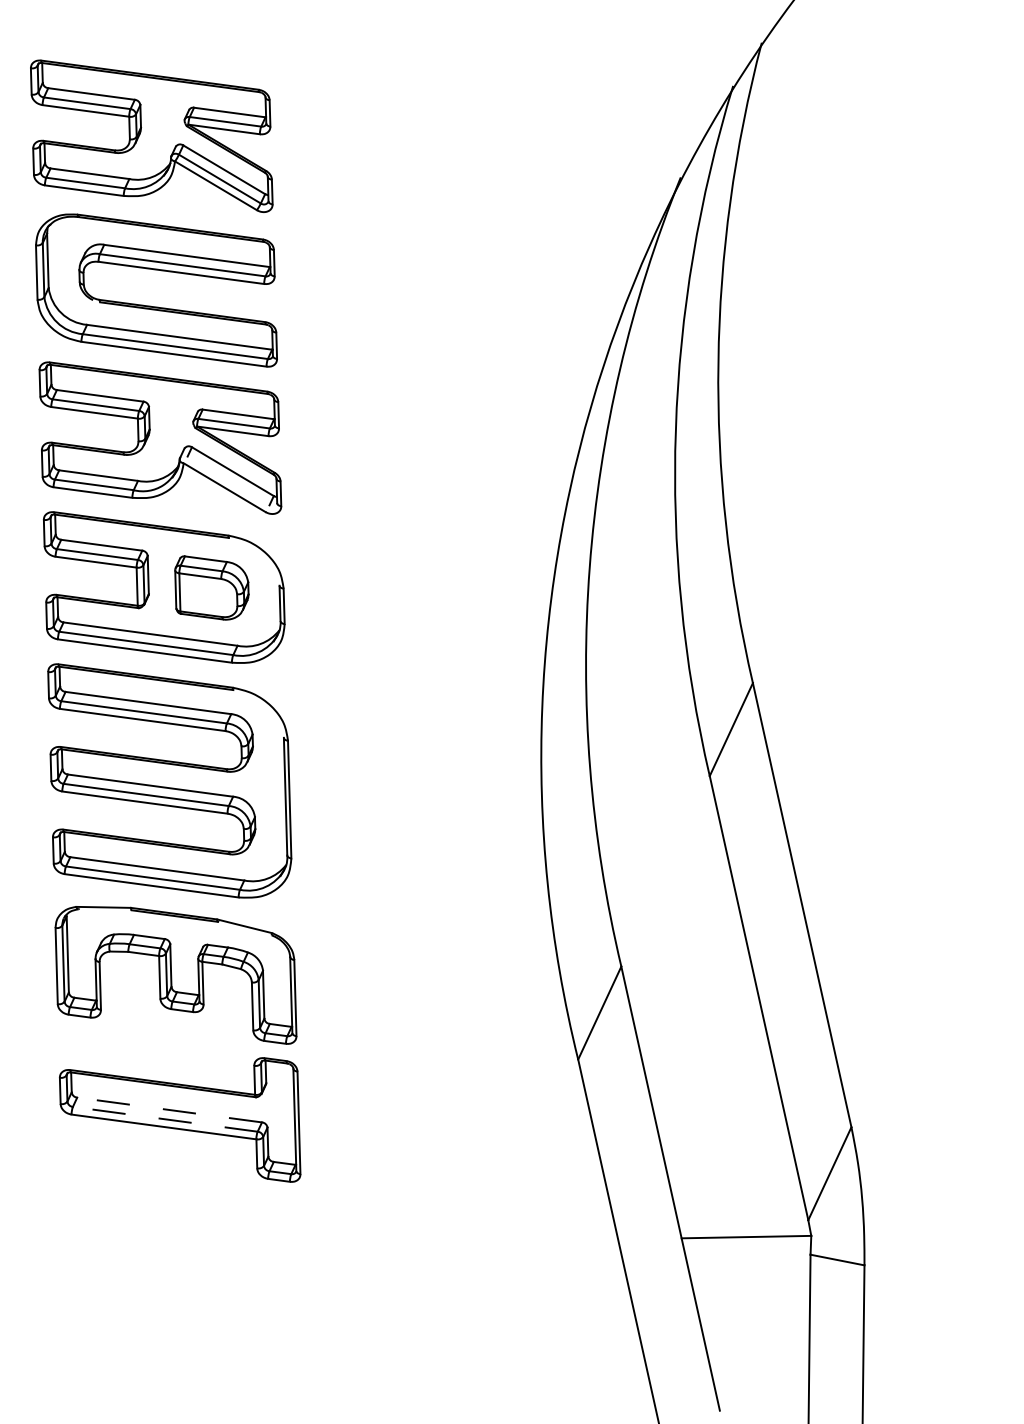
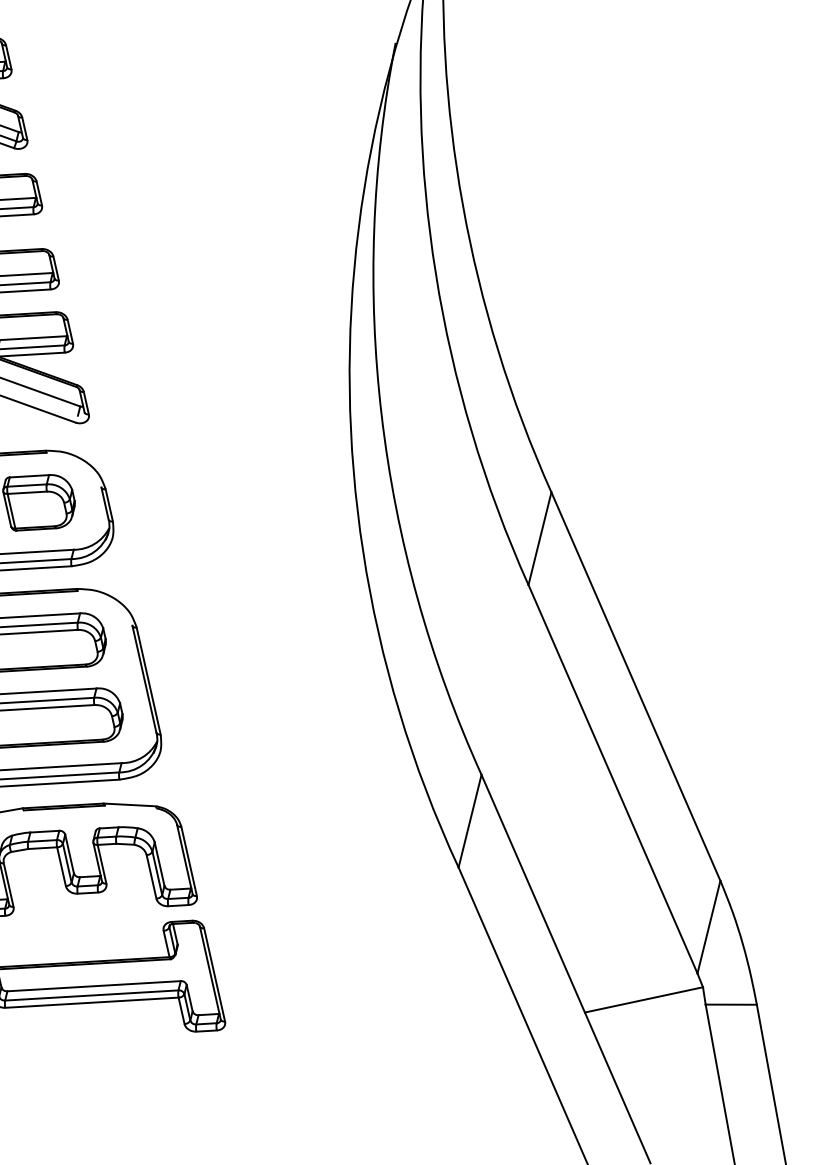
line: (169, 1109) -> (93, 985), dashed -> solid
line: (164, 1119) -> (91, 995), dashed -> solid

